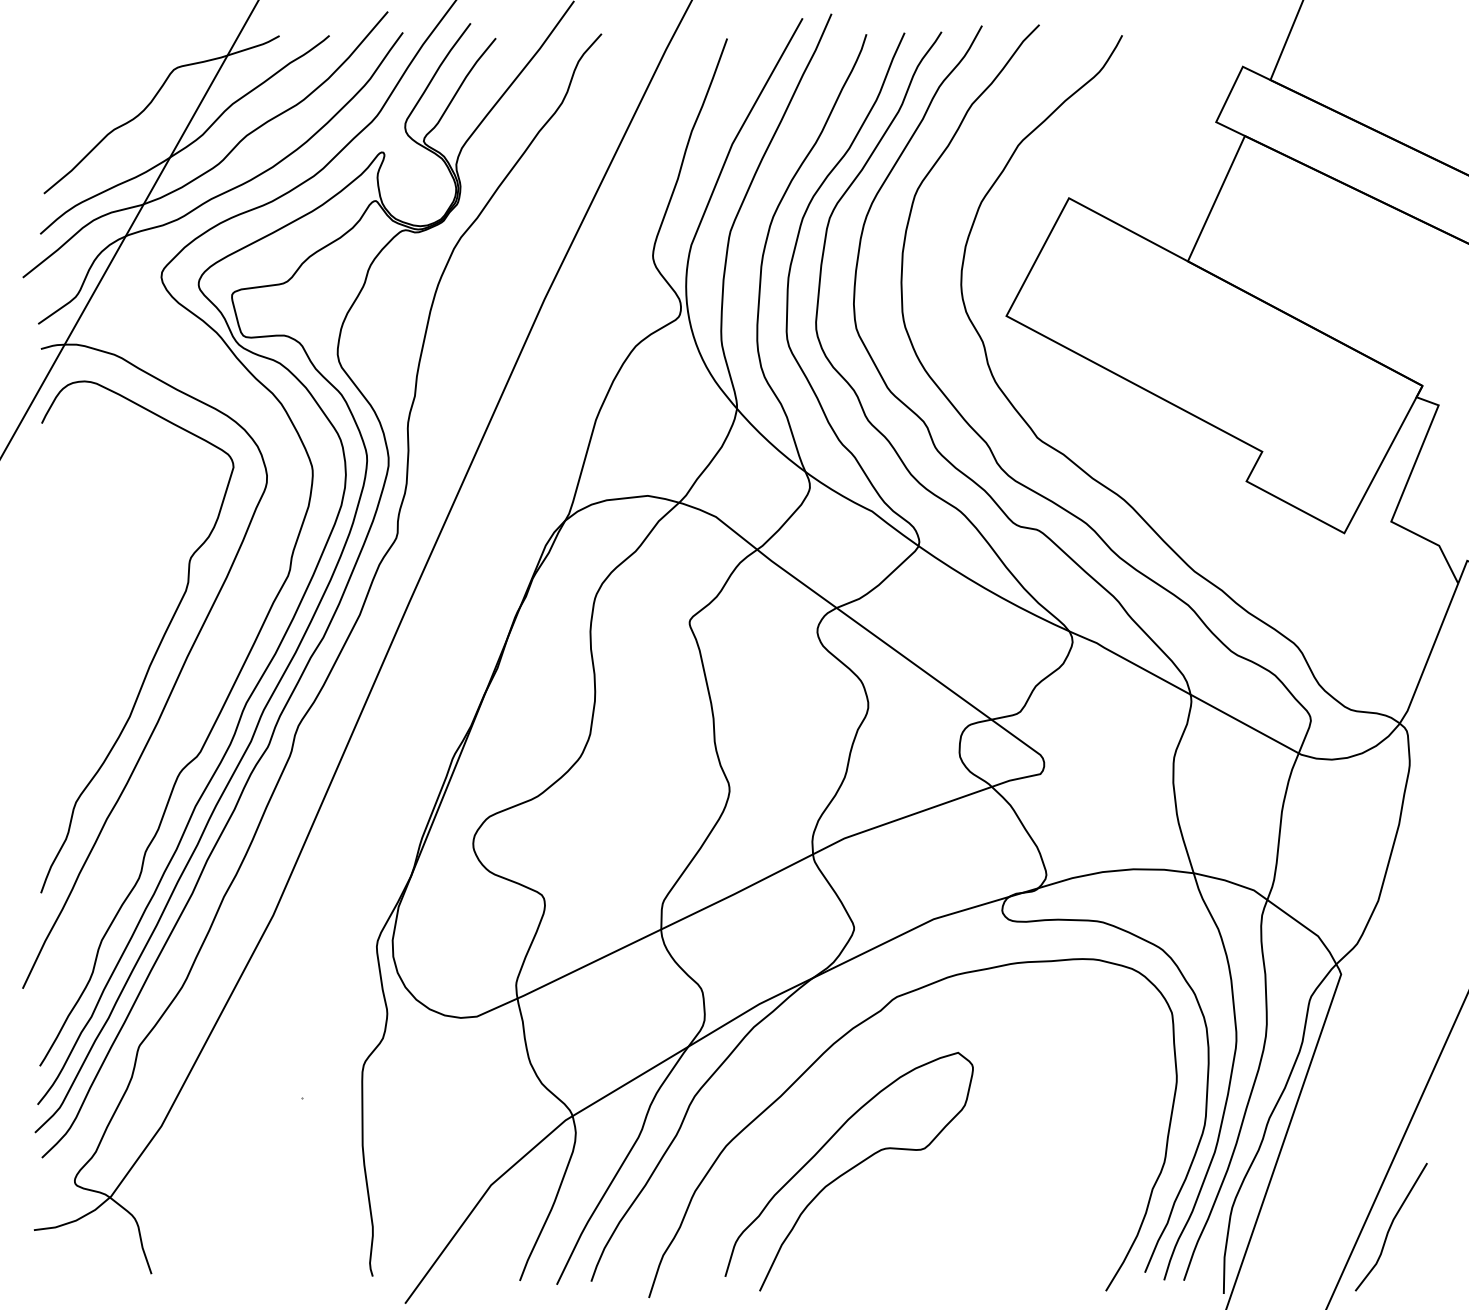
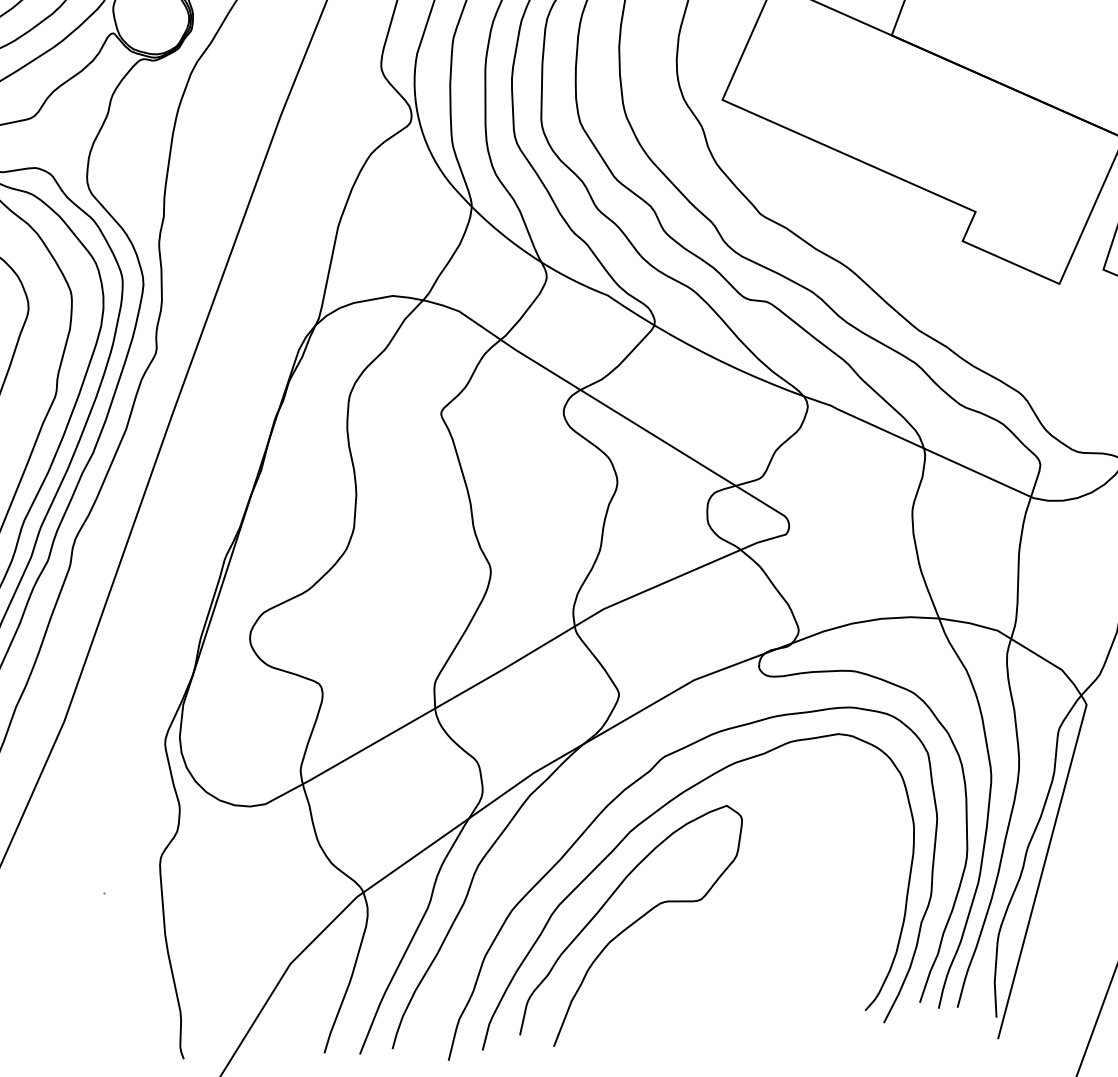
curve: (869, 1064) -> (642, 823), added

